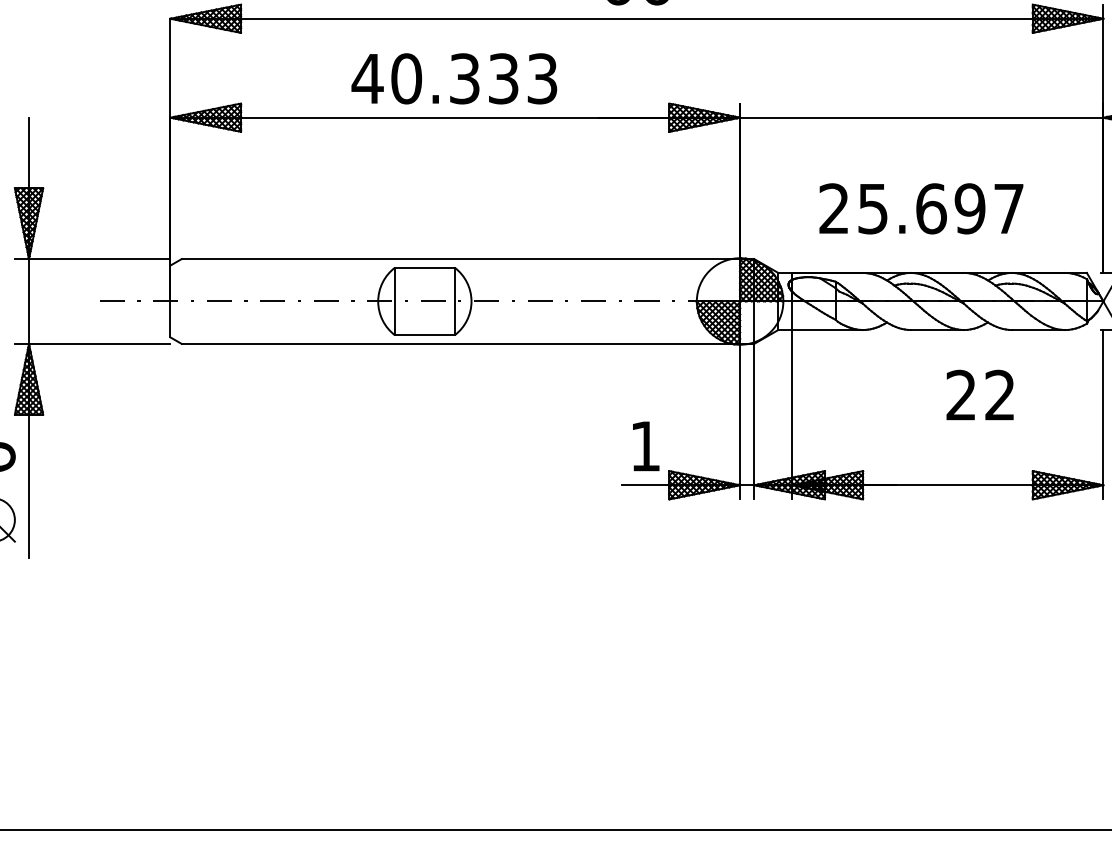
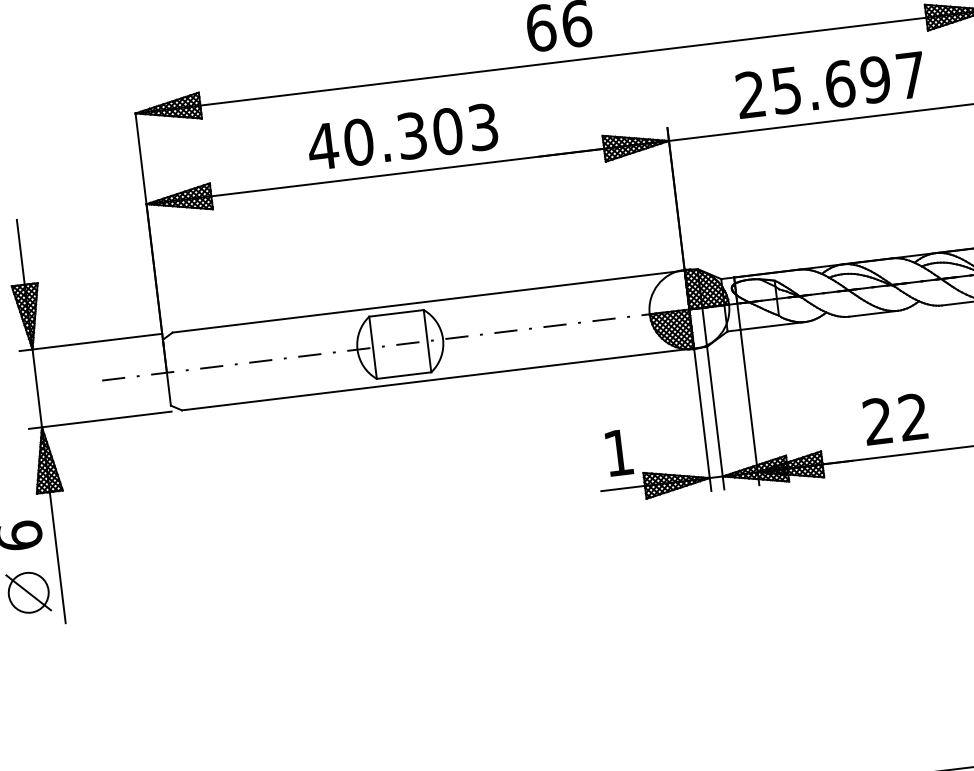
text: (503, 78) -> (447, 131), 40.333 -> 40.303
text: (921, 208) -> (831, 84), moved
text: (979, 394) -> (894, 418), moved

